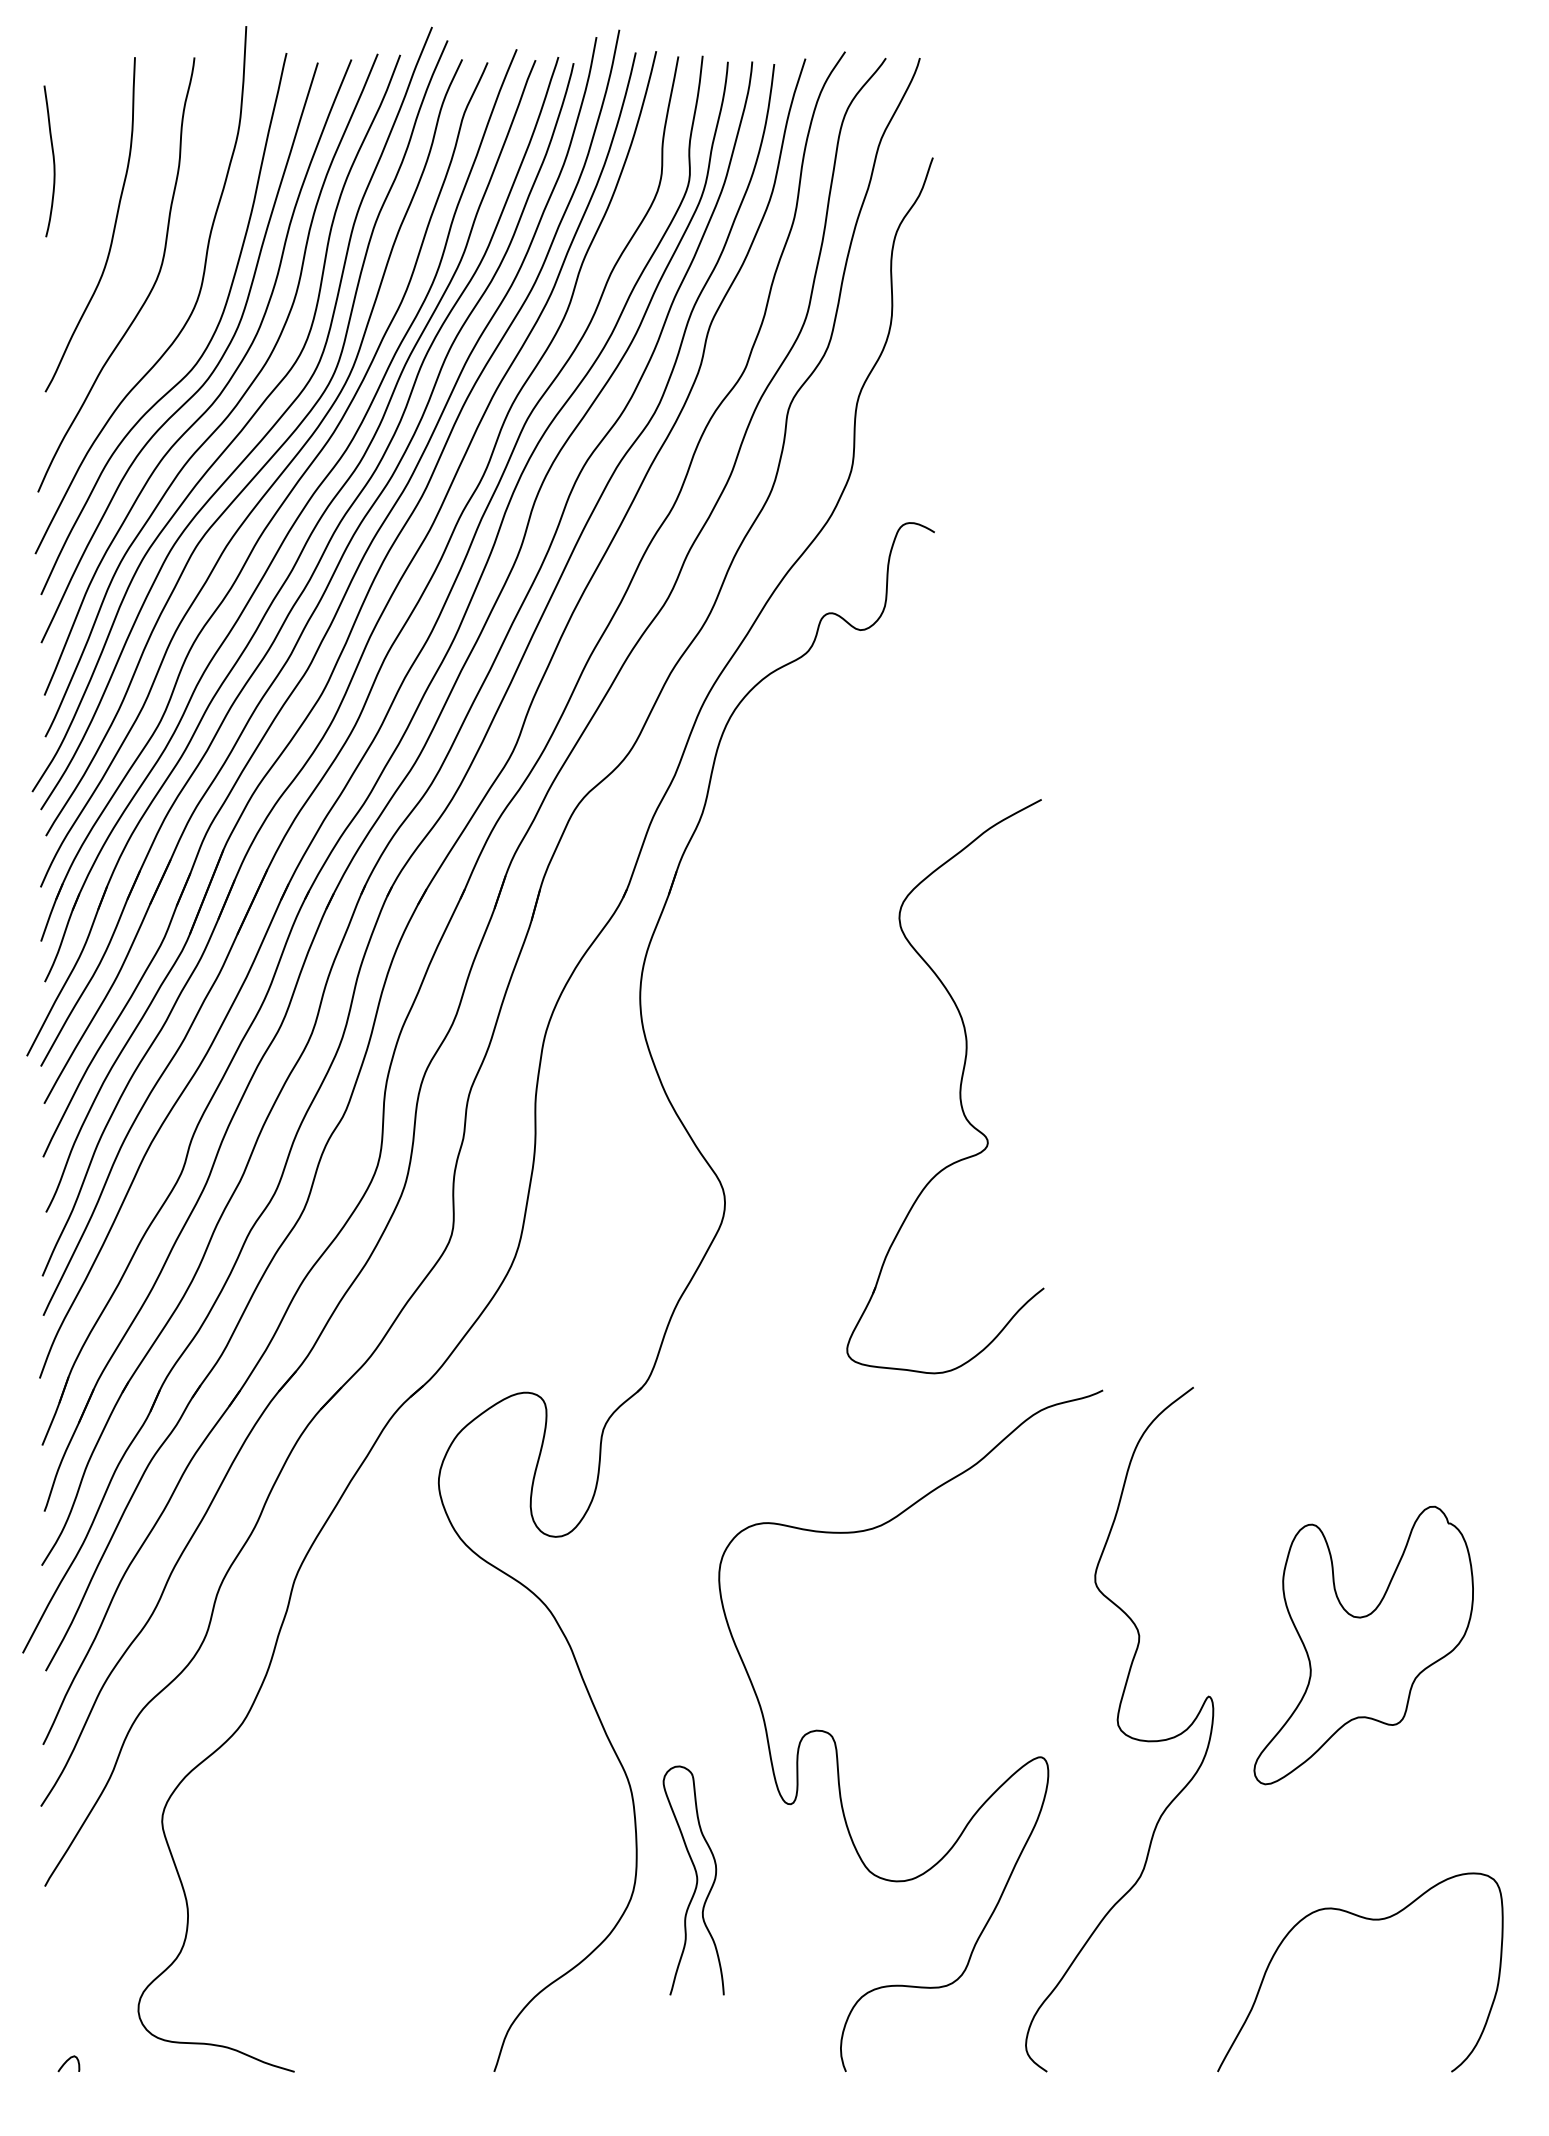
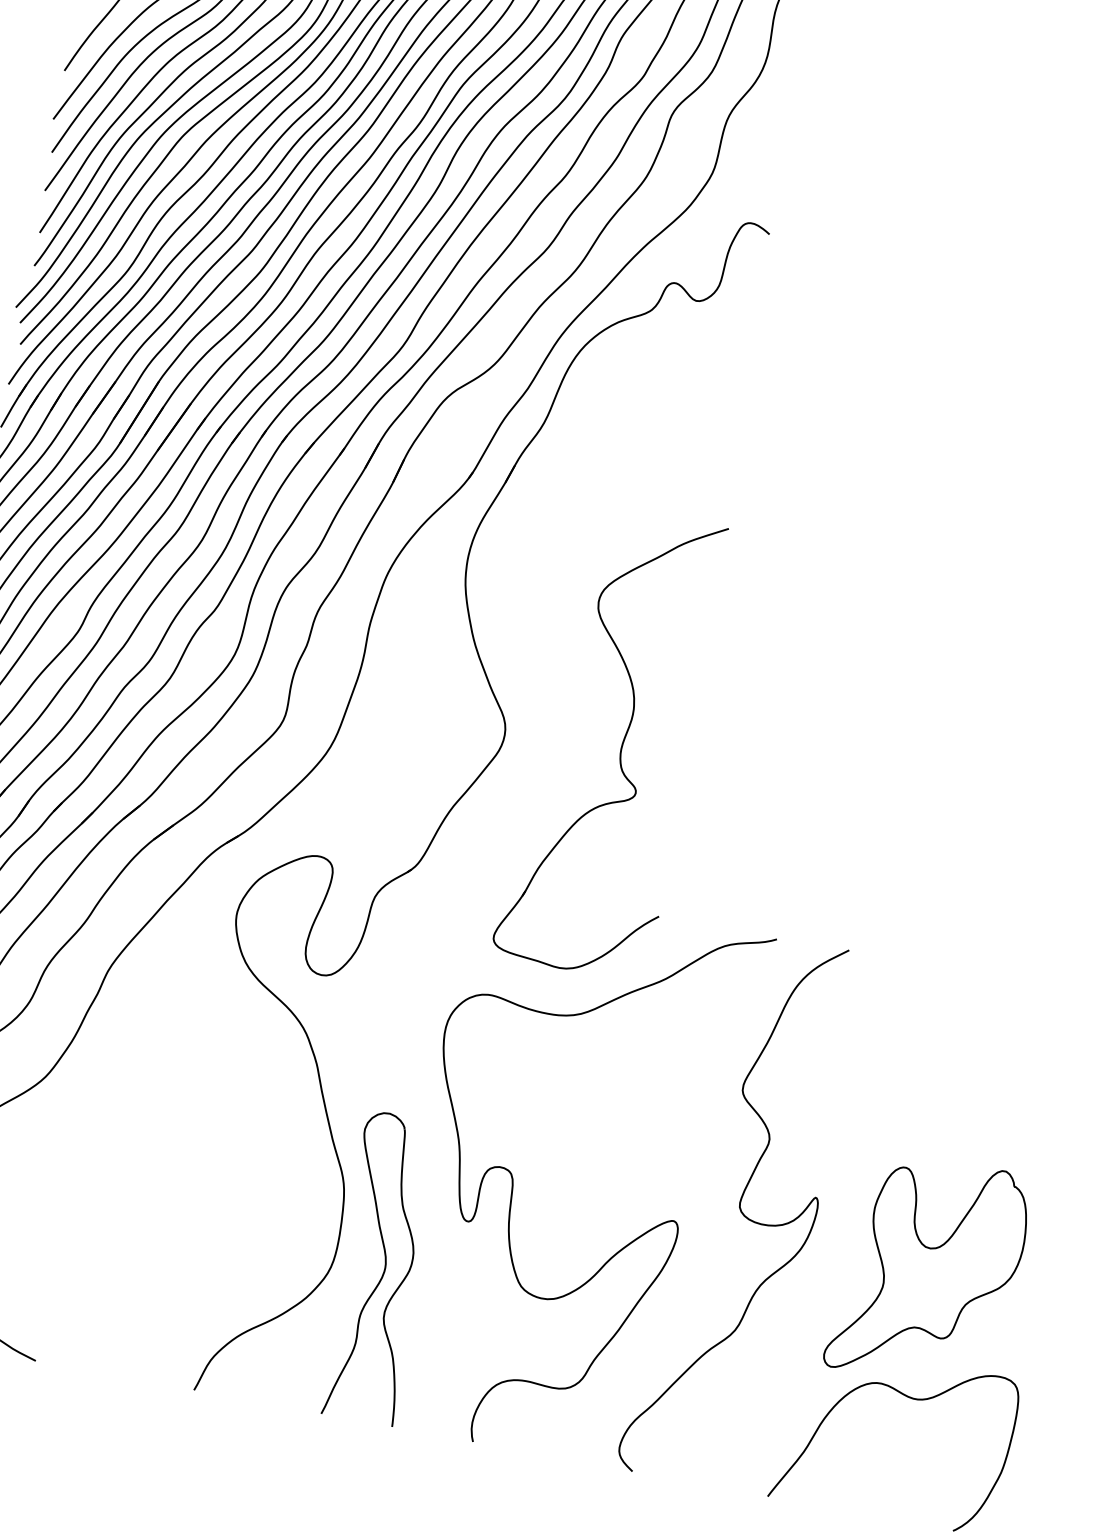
part: (959, 1086) -> (621, 744), moved
part: (1363, 1645) -> (929, 1271), moved
part: (693, 1880) -> (380, 1267), size x1.67

